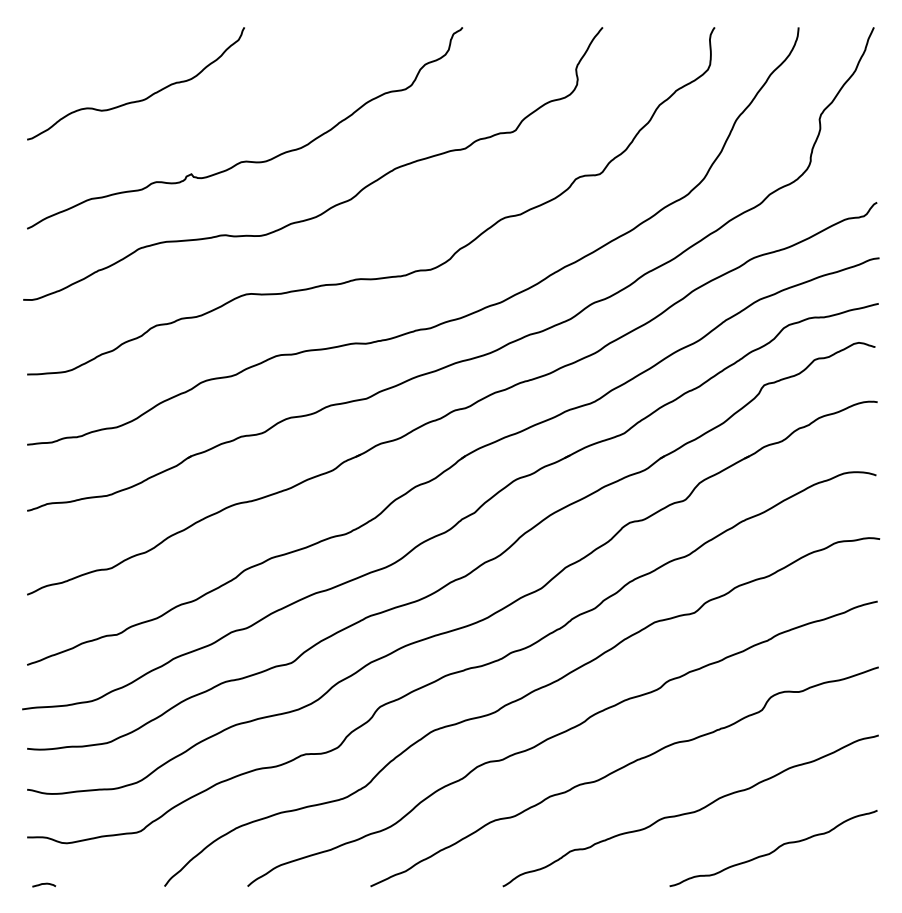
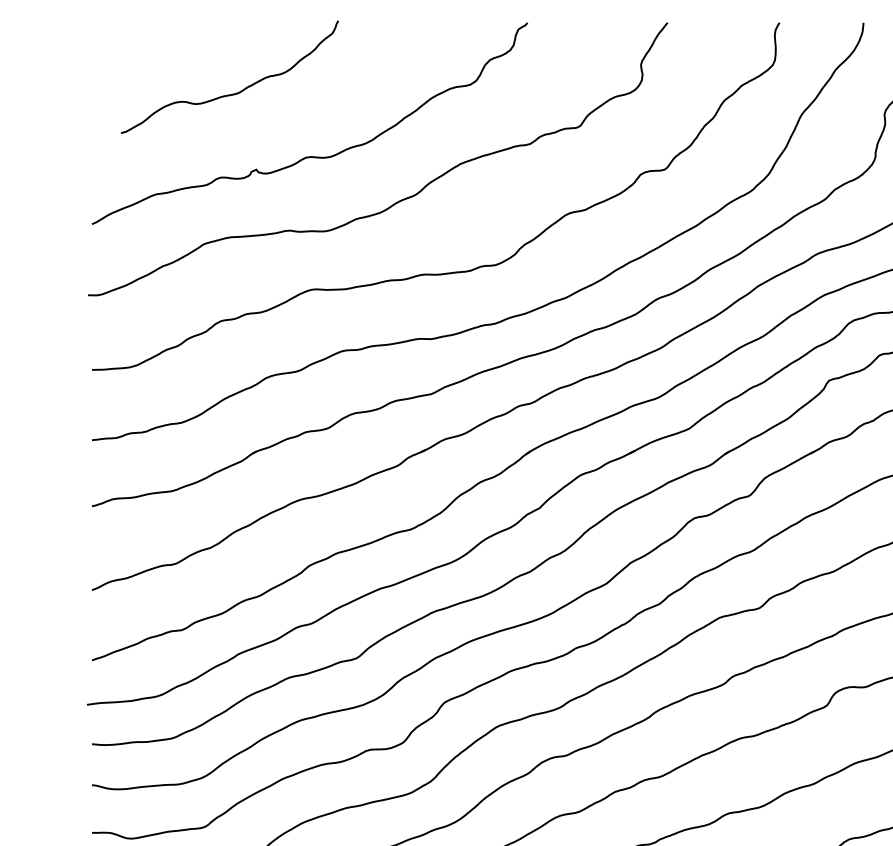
curve: (136, 100) -> (230, 93), moved

